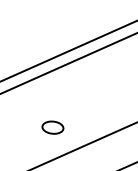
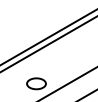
part: (53, 126) -> (36, 83), size x1.67

